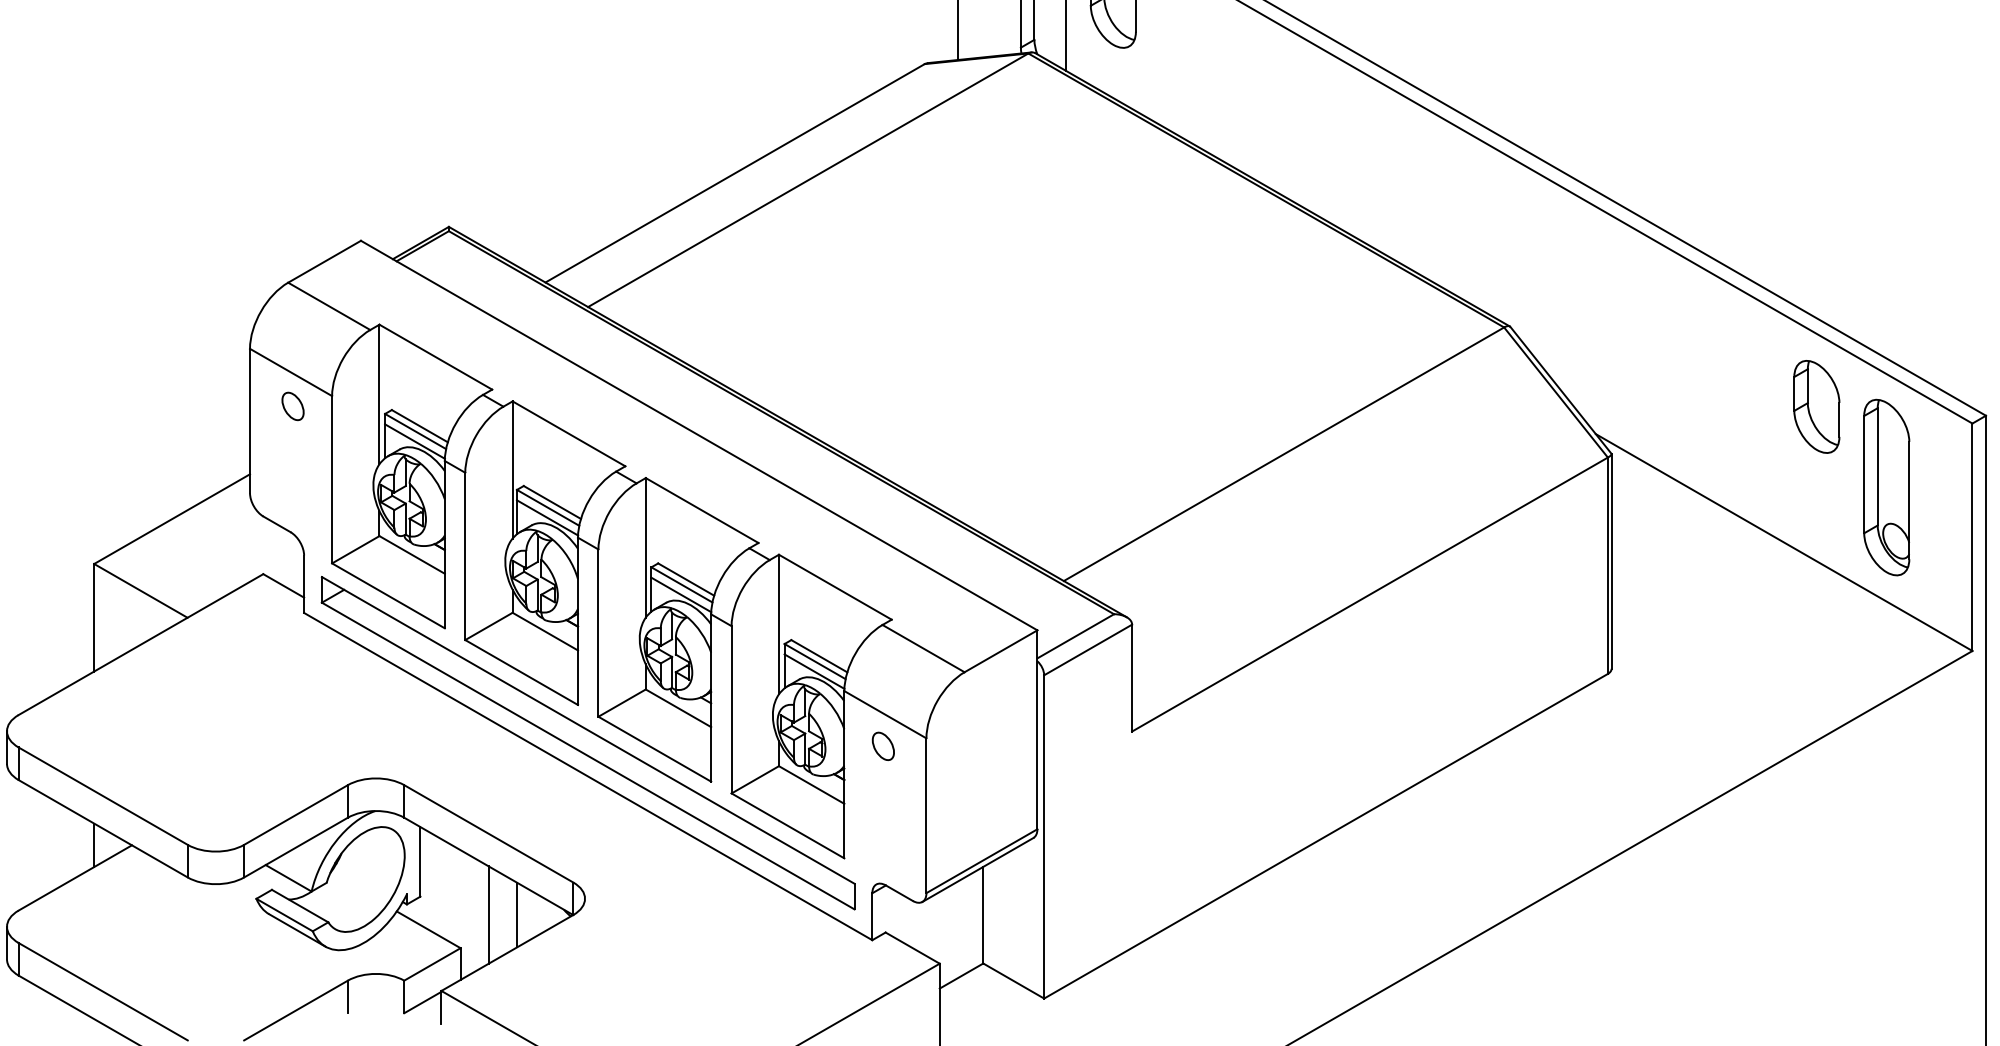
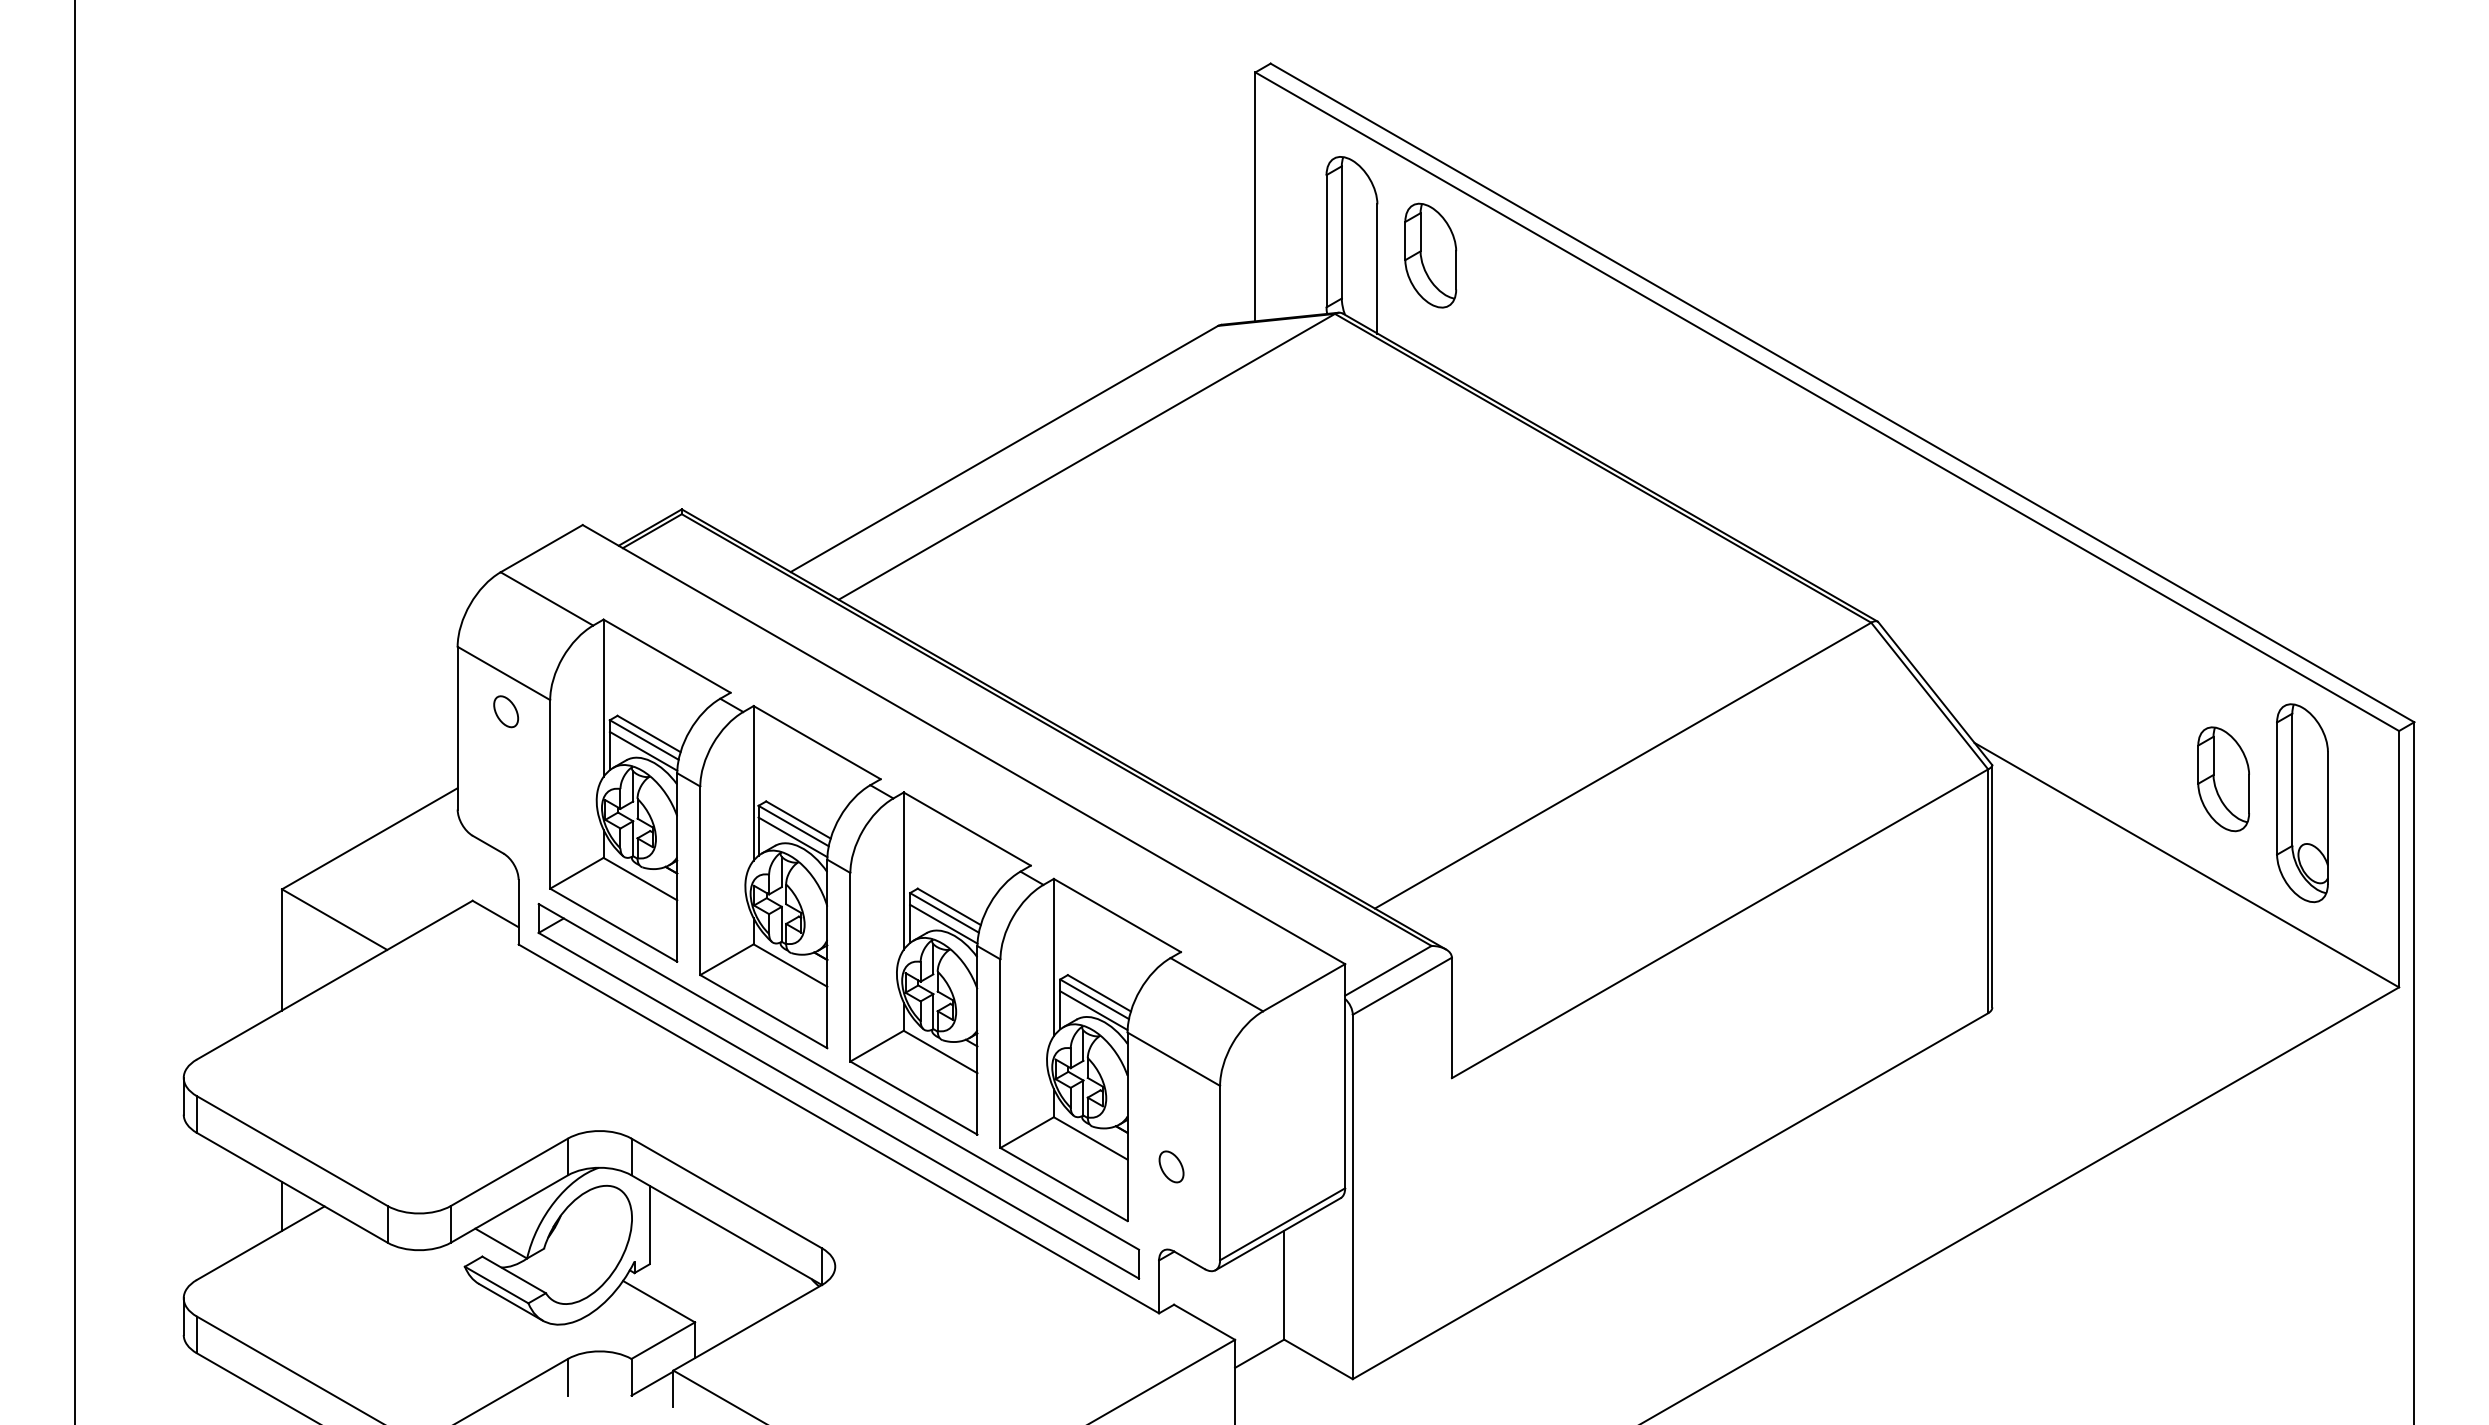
part: (1816, 407) -> (2223, 779), moved
part: (883, 746) -> (1171, 1166), moved
line: (488, 914) -> (726, 1284), removed
line: (516, 914) -> (758, 1284), removed

